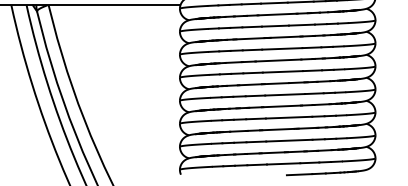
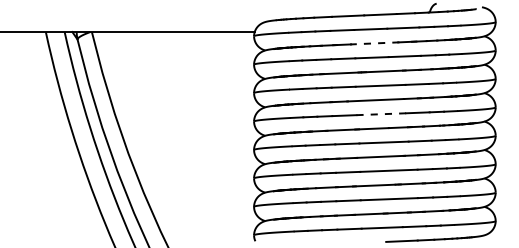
line: (277, 14) -> (374, 43), solid -> dashed
line: (283, 72) -> (381, 114), solid -> dashed

